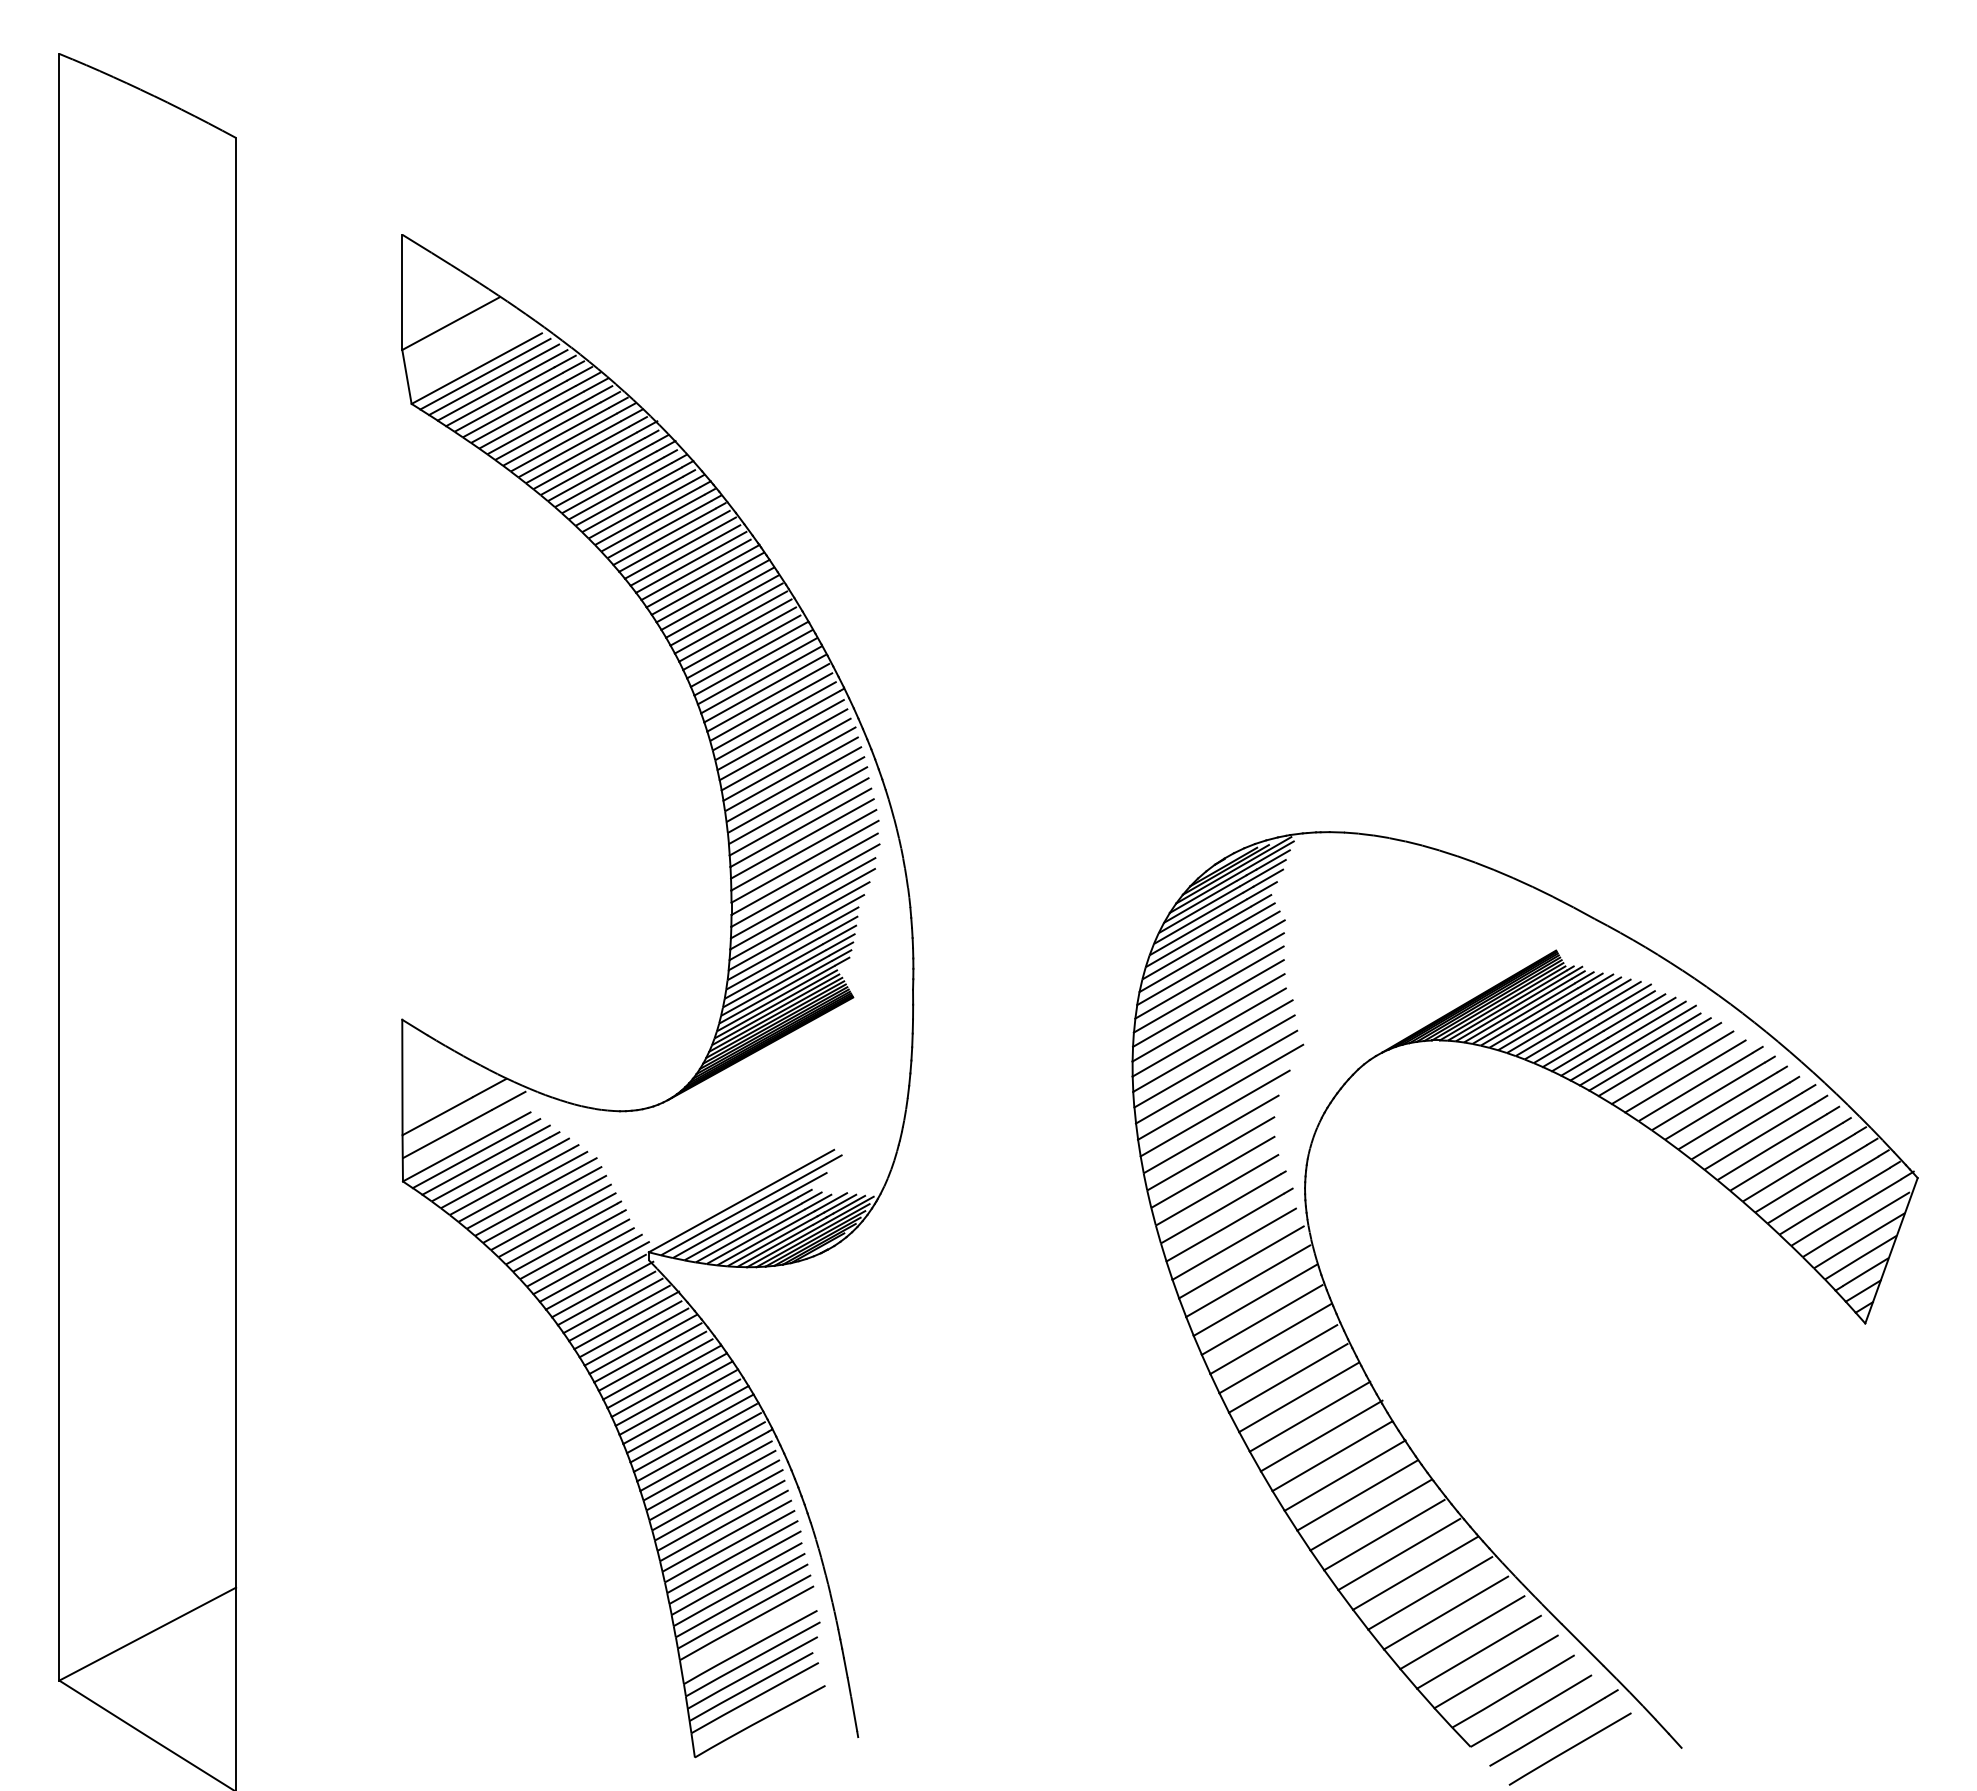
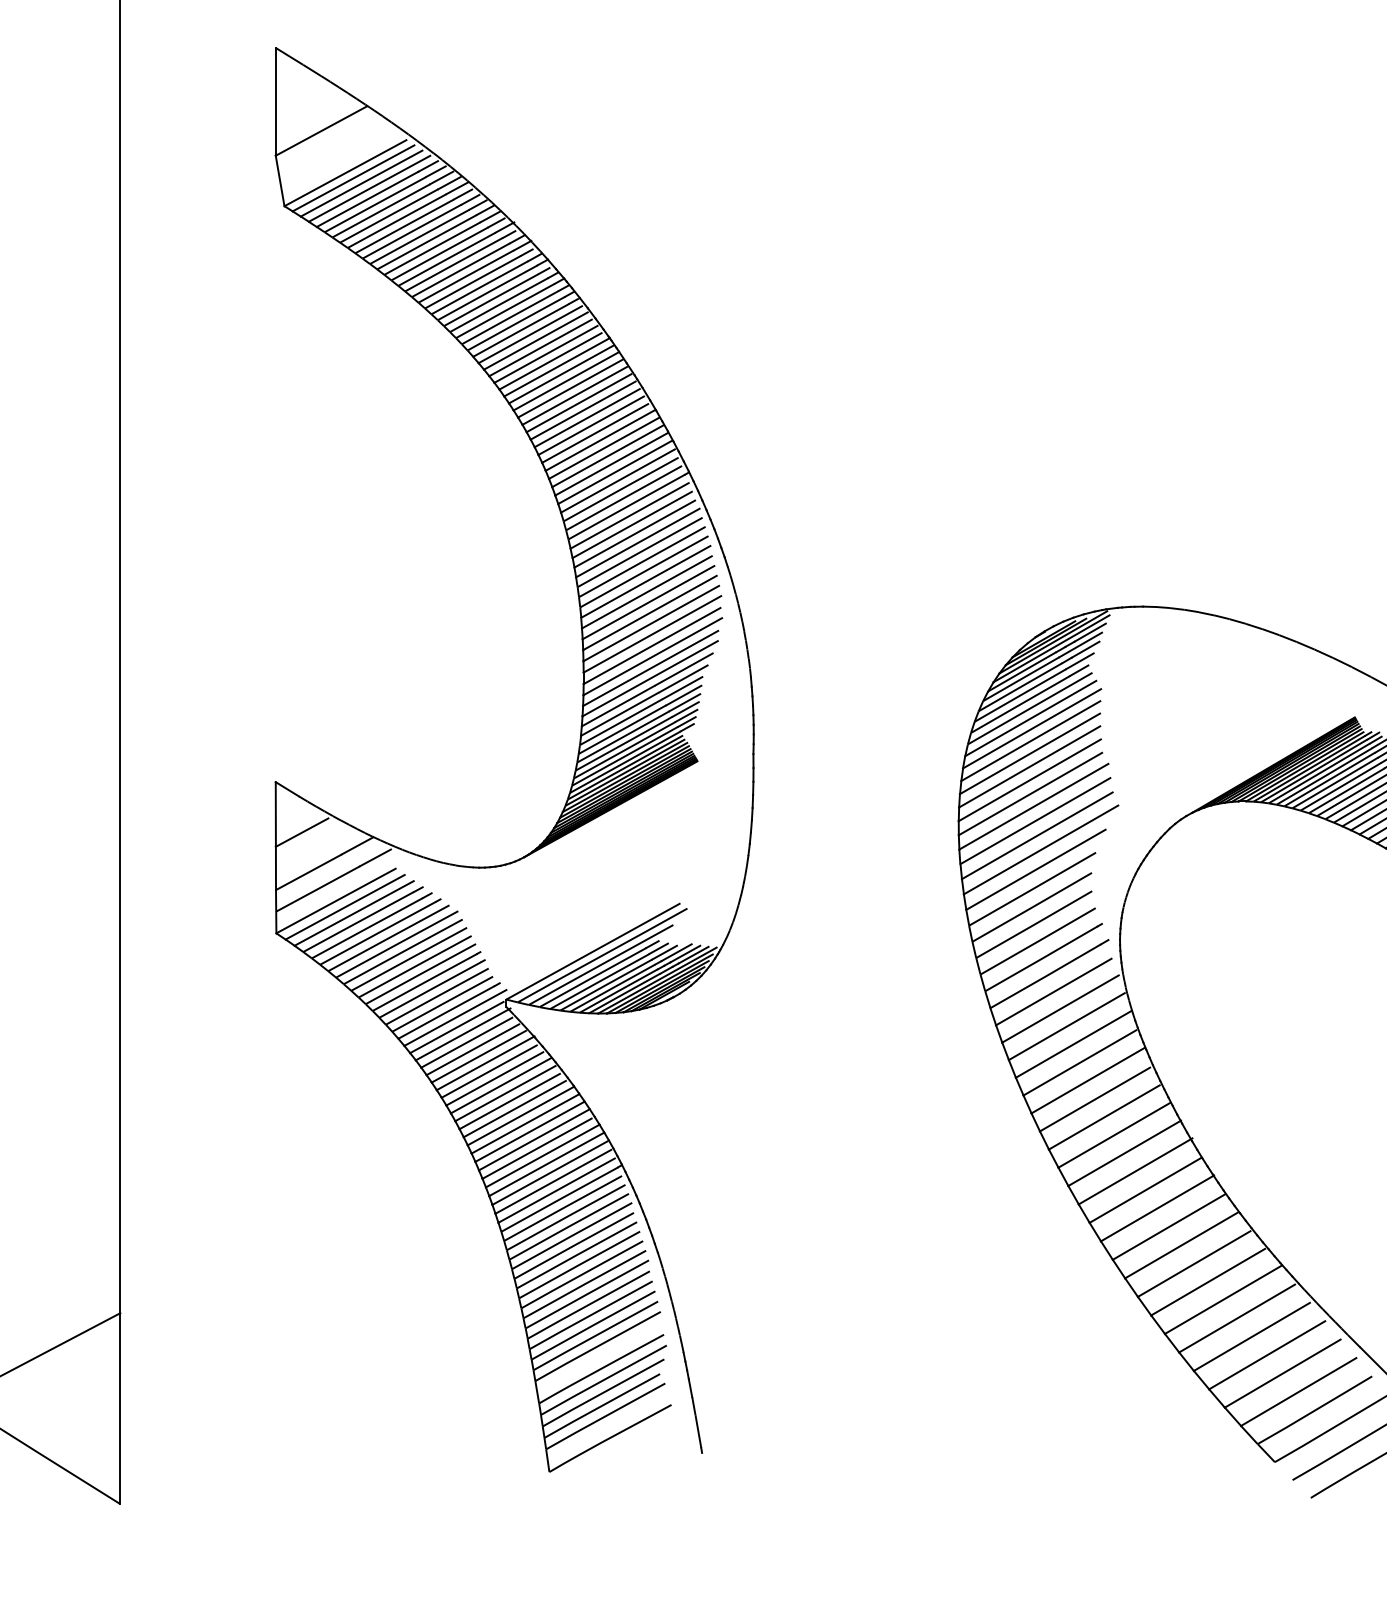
line: (430, 1073) -> (302, 832), added

